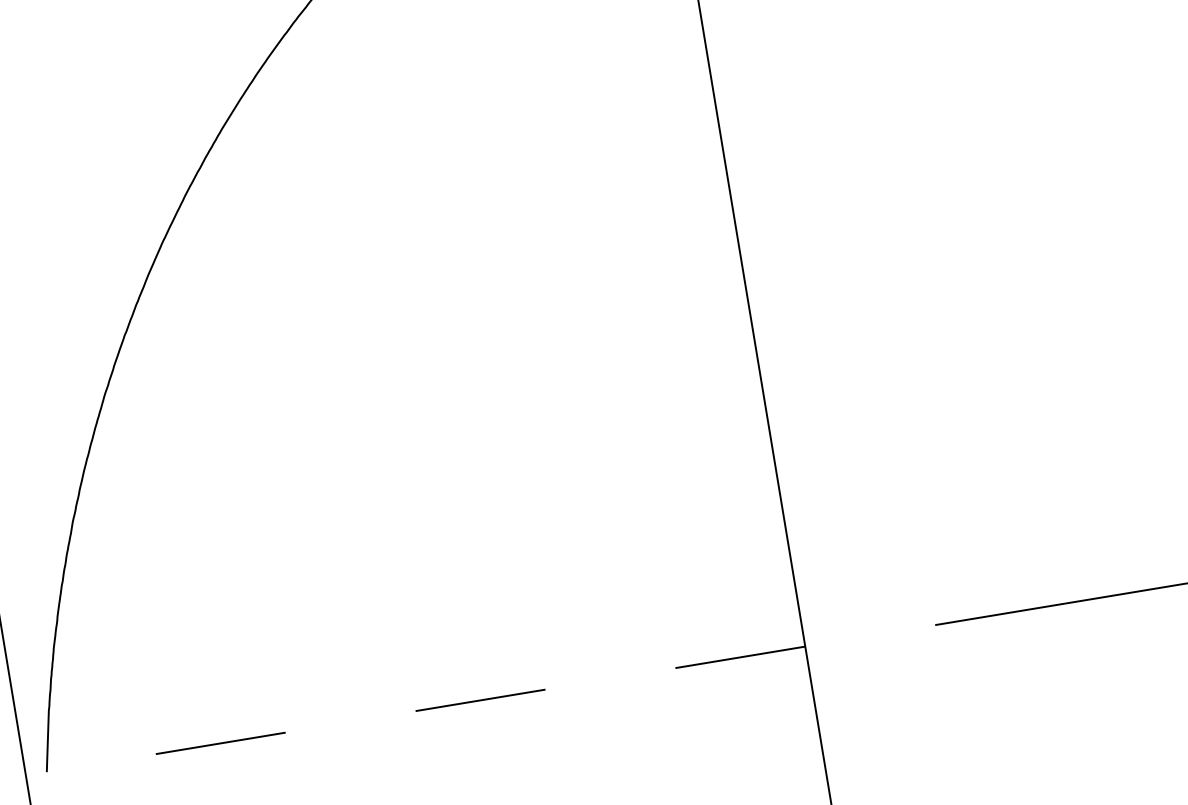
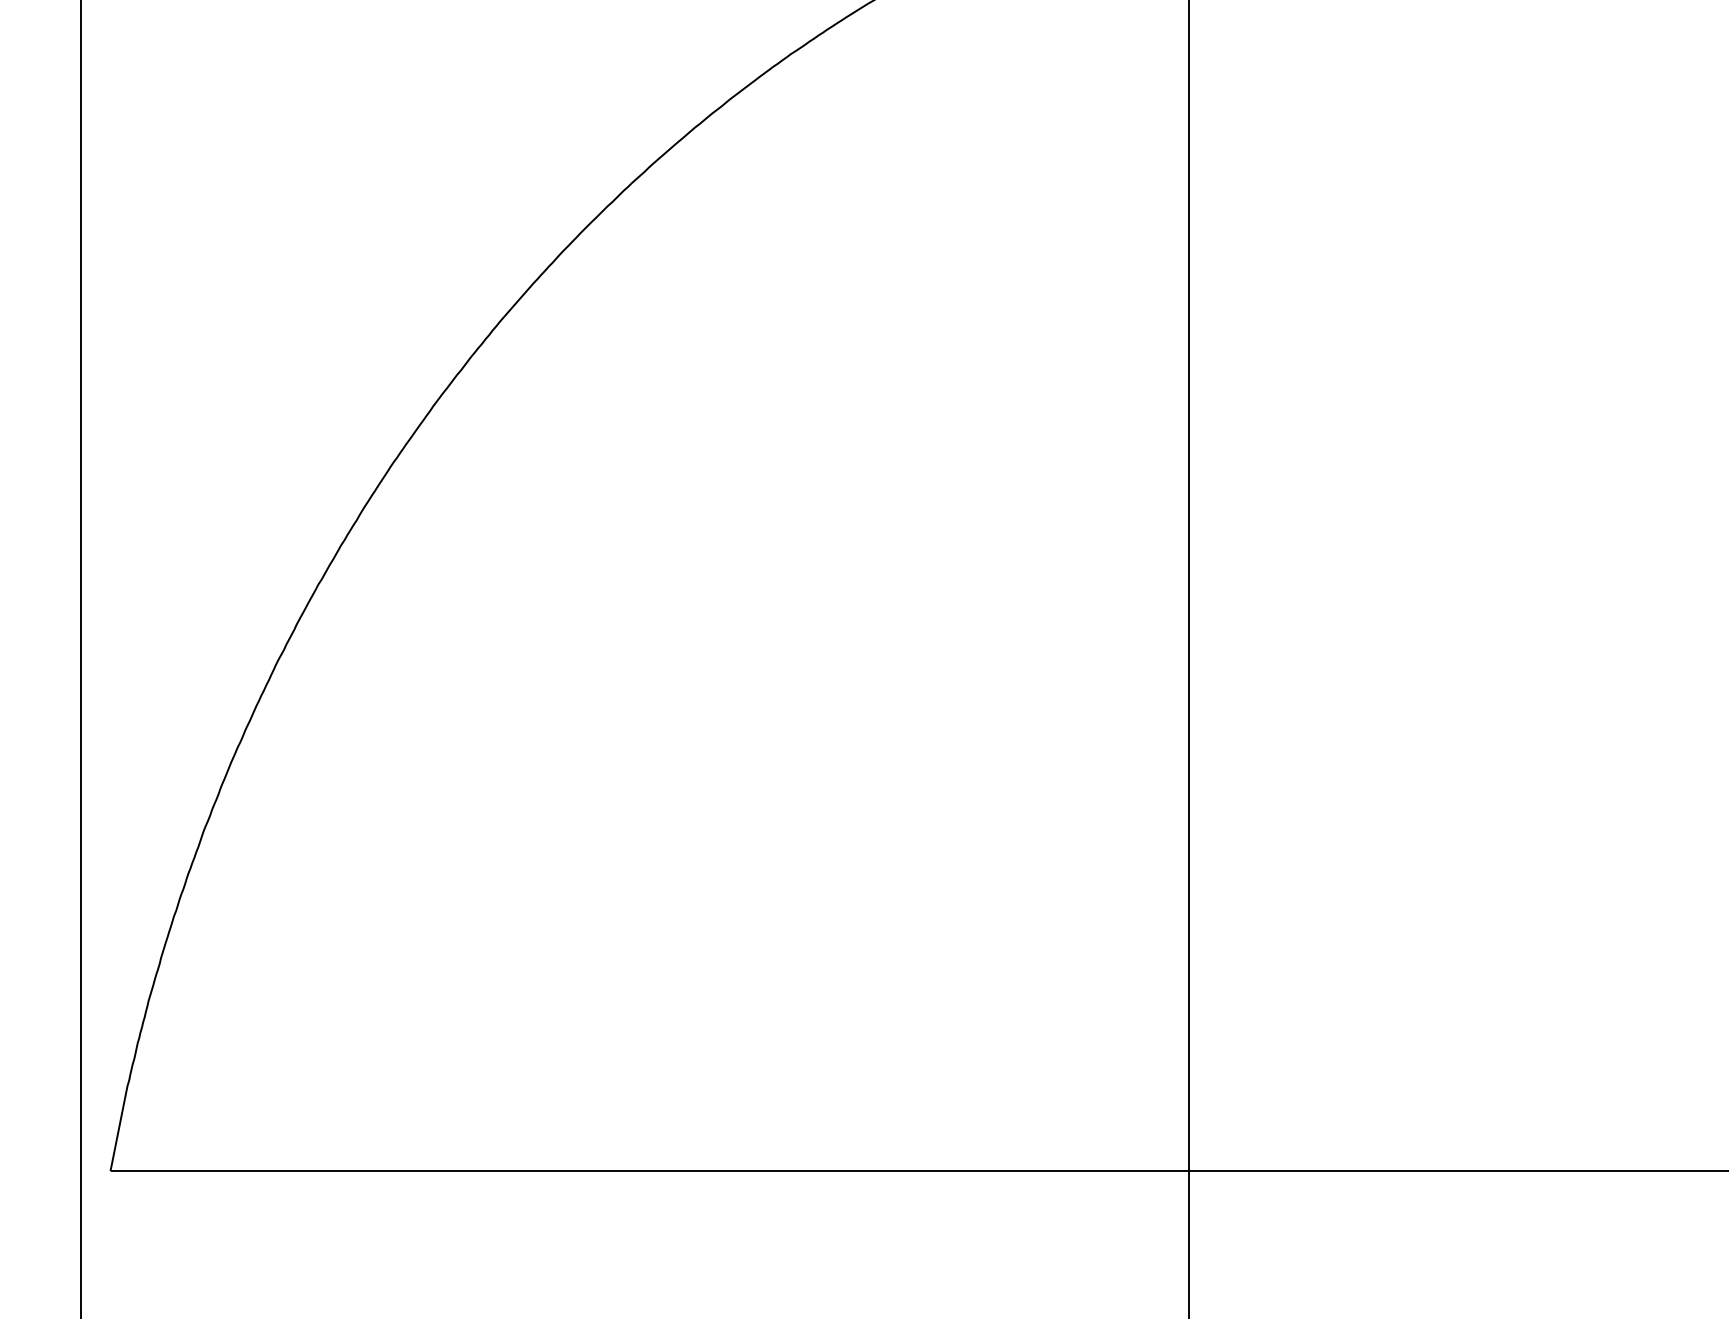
line: (555, 688) -> (834, 1171), dashed -> solid

